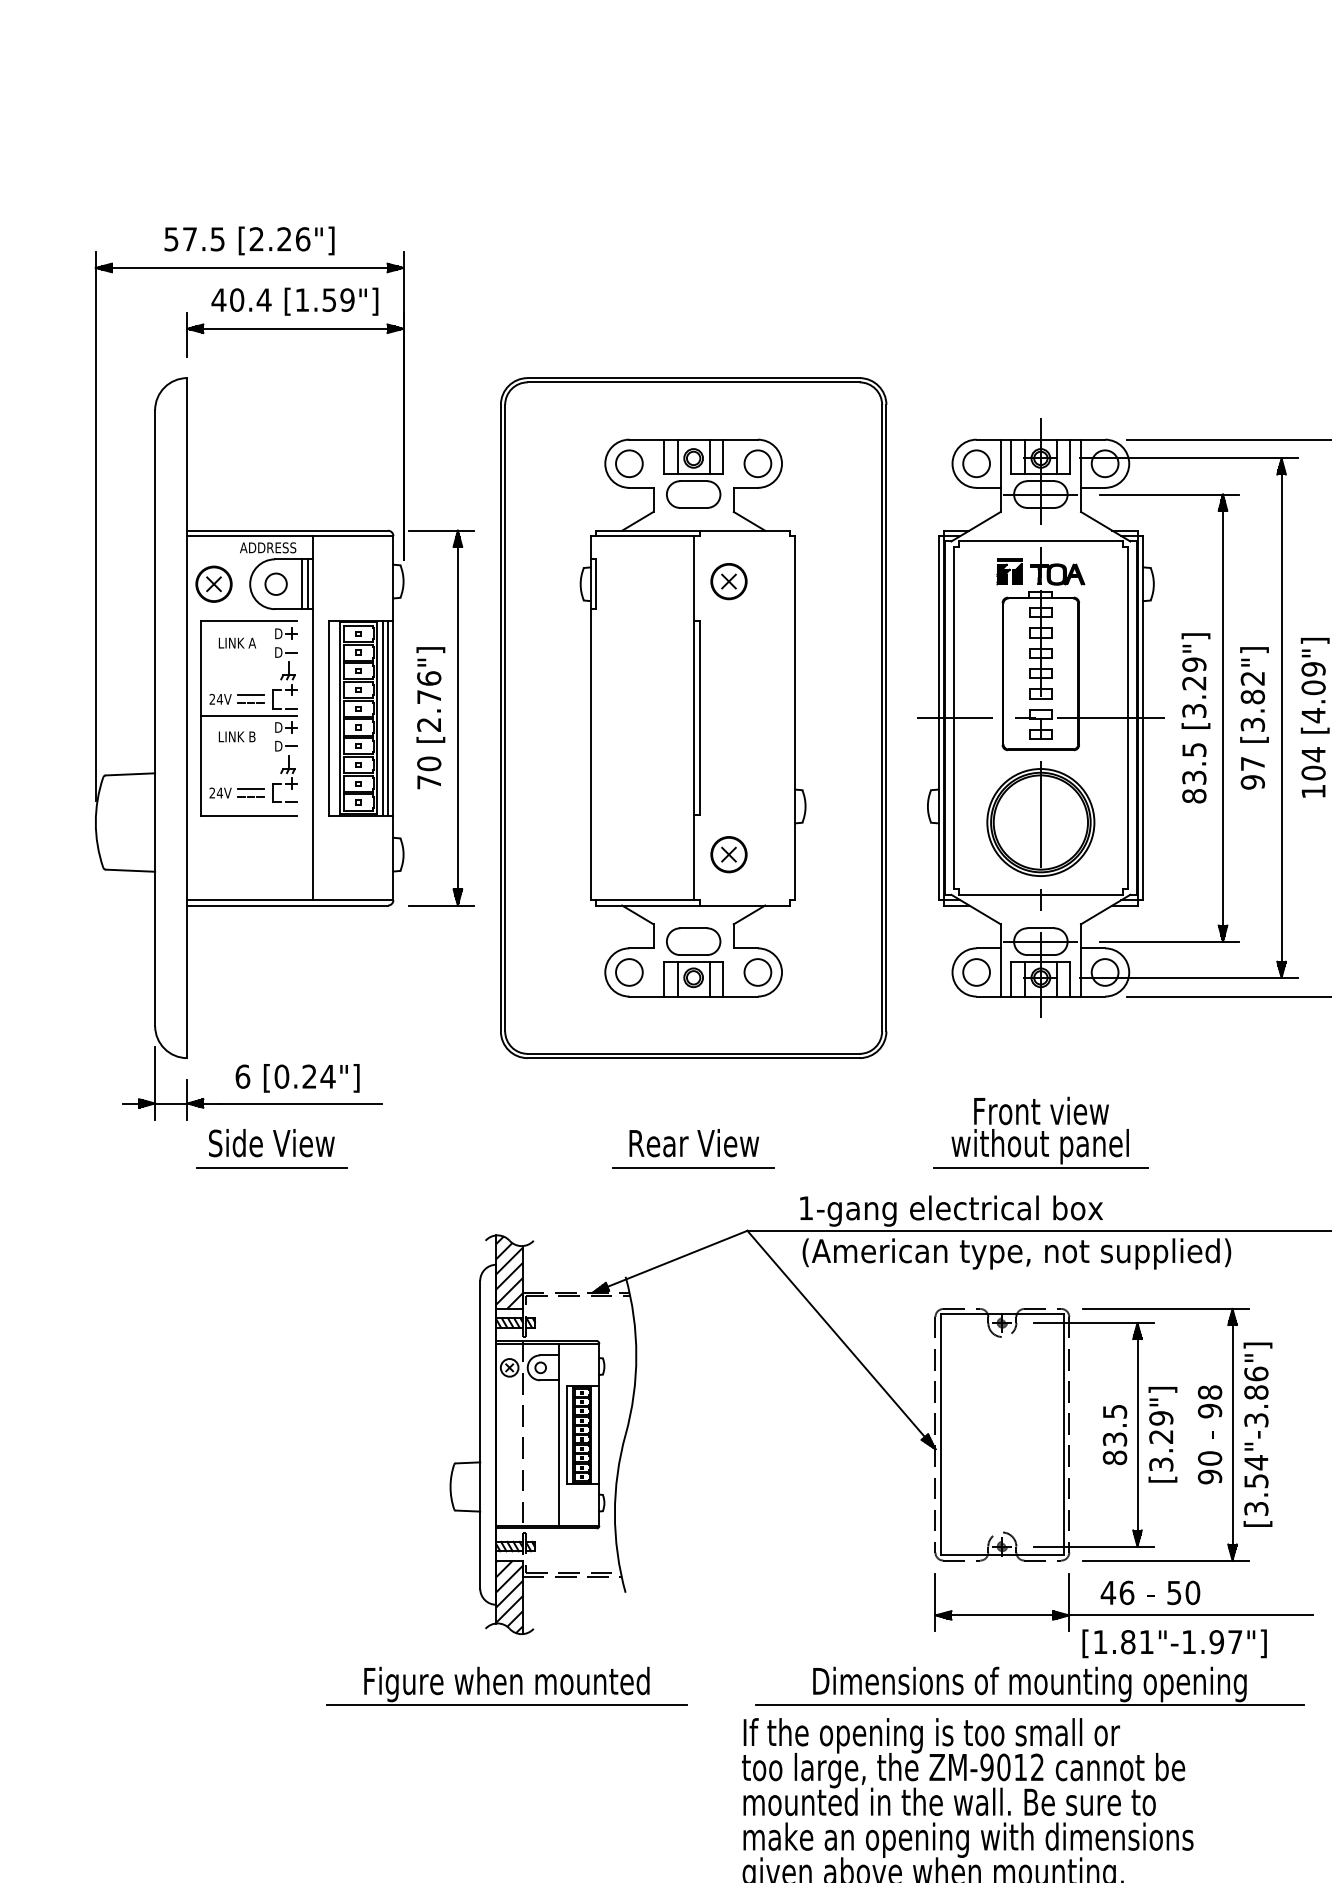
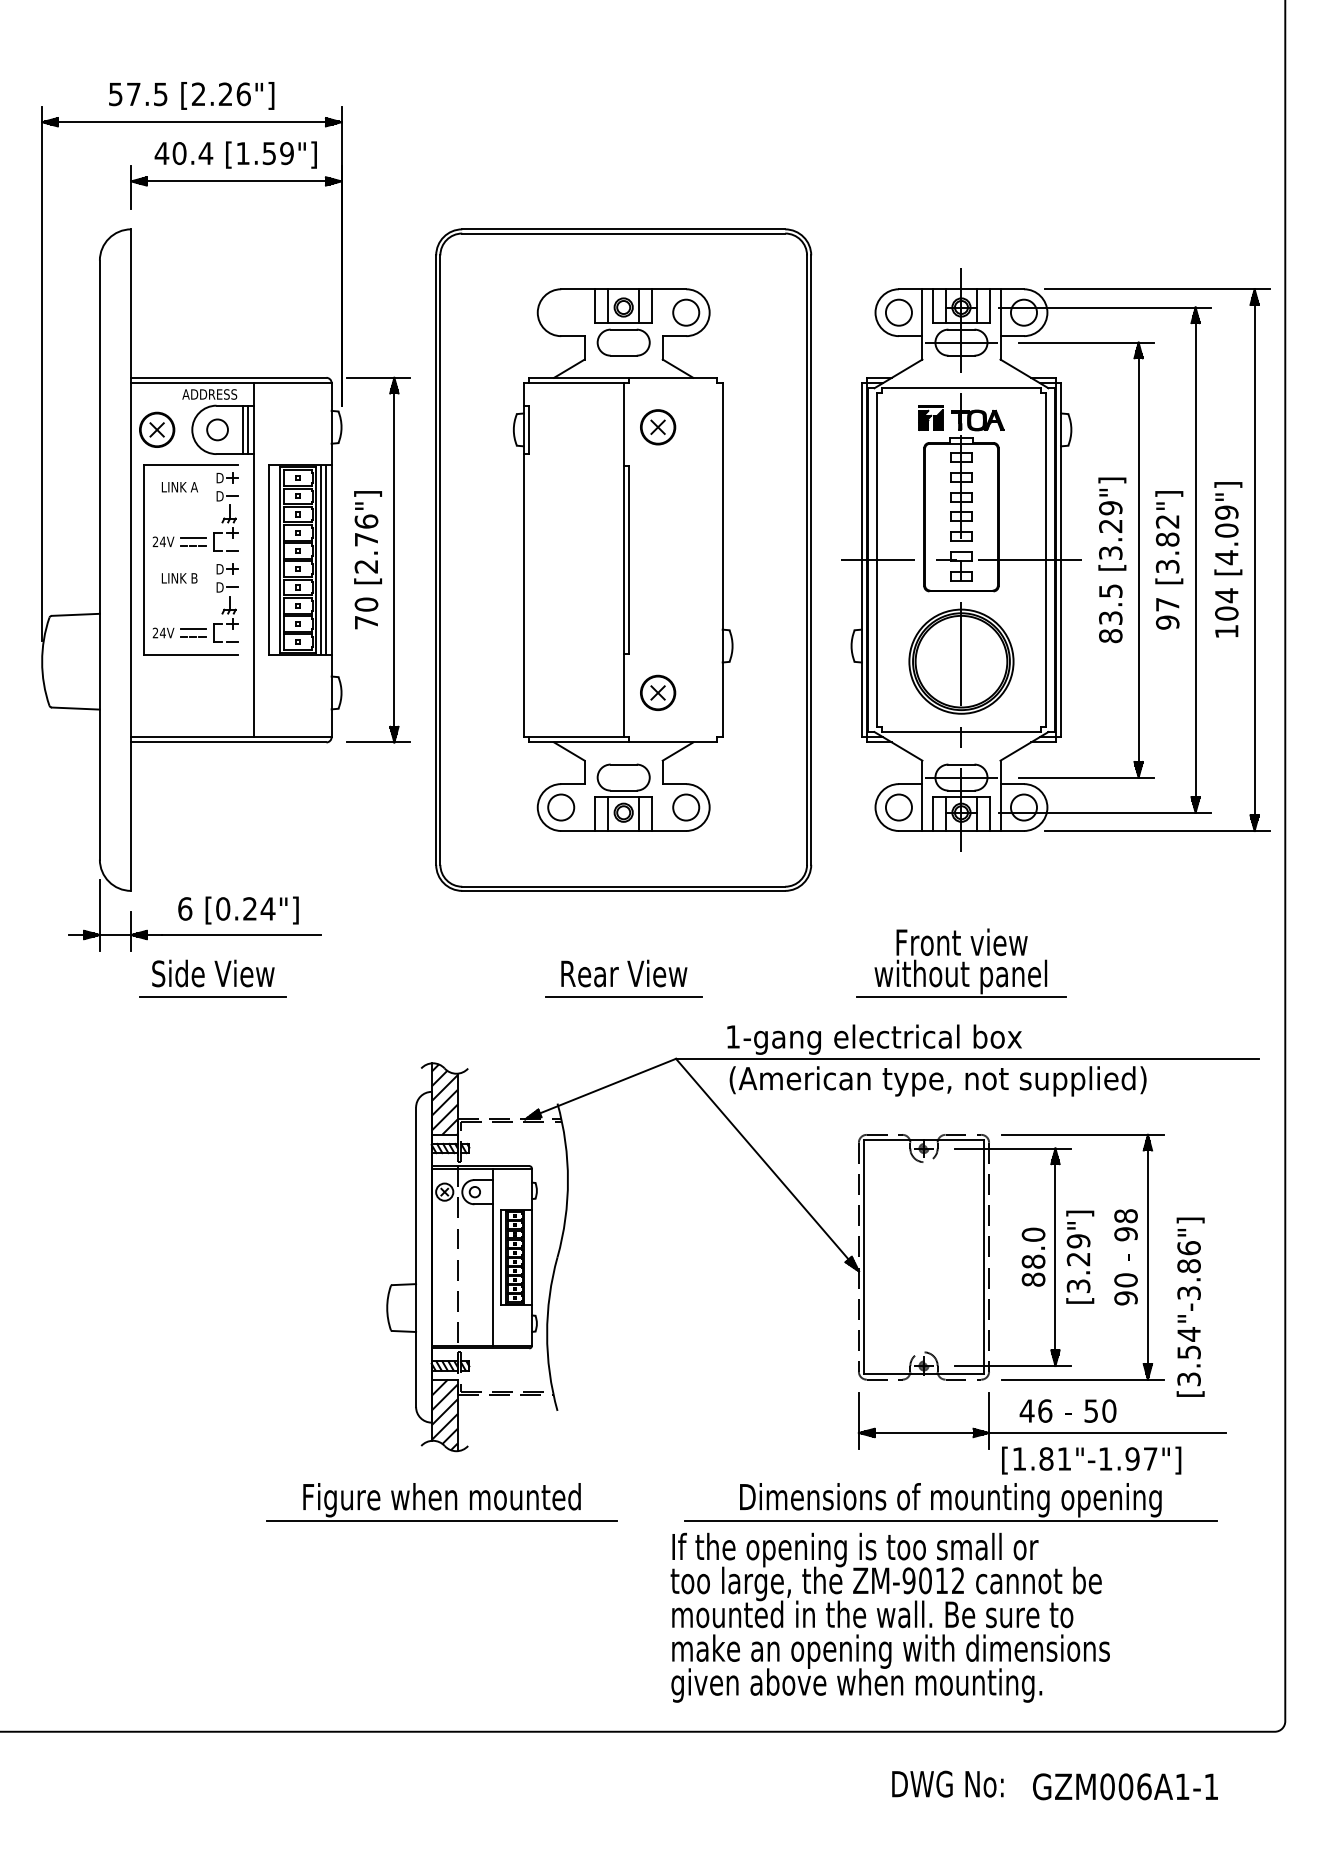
circle: (629, 463) -> (561, 312), removed
line: (248, 716) -> (190, 558), removed
text: (1114, 1424) -> (1033, 1247), 83.5 -> 88.0
text: (1257, 1433) -> (1190, 1306), moved

